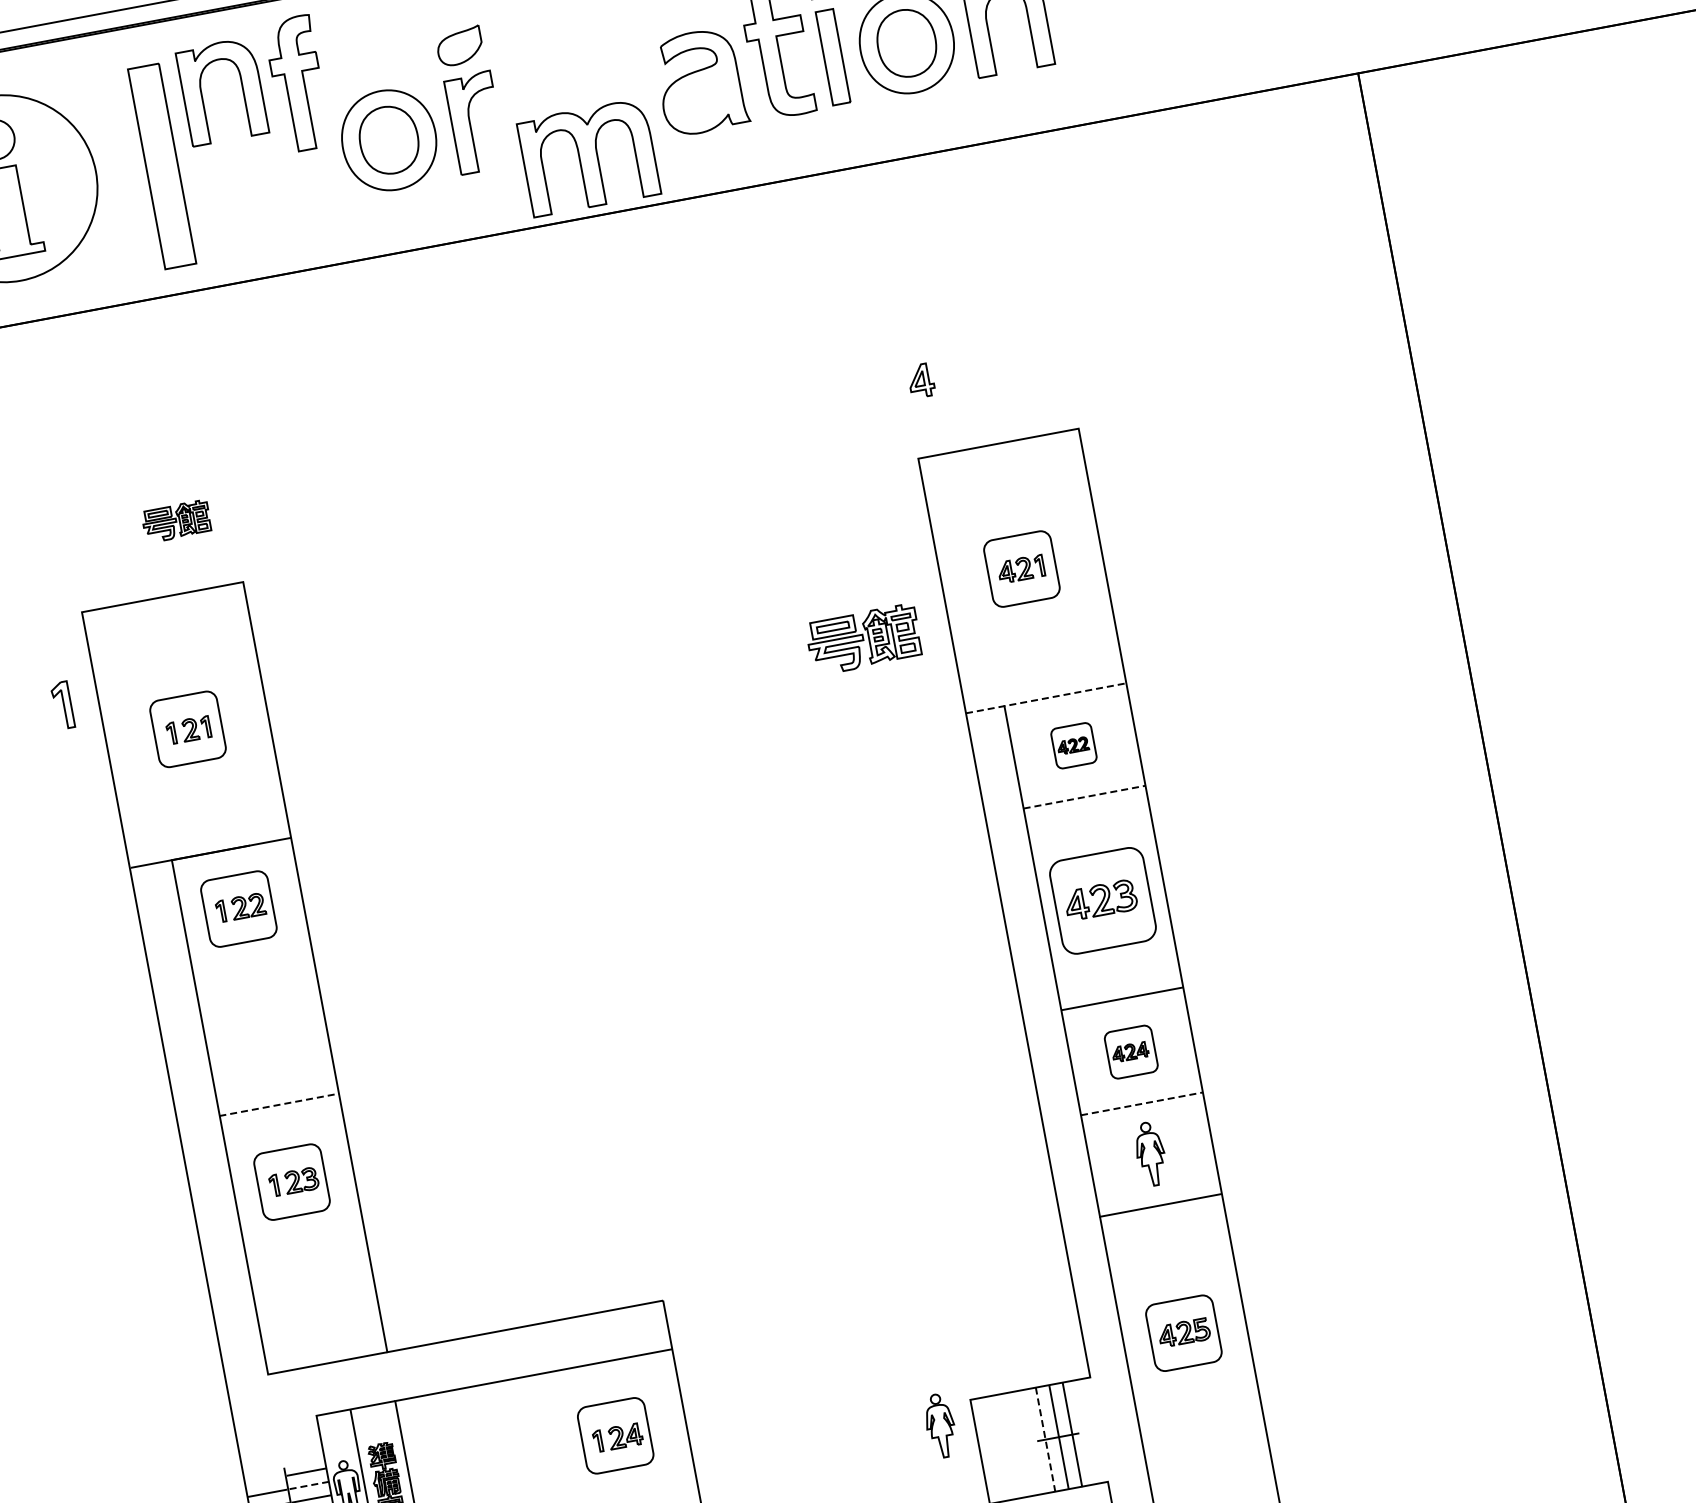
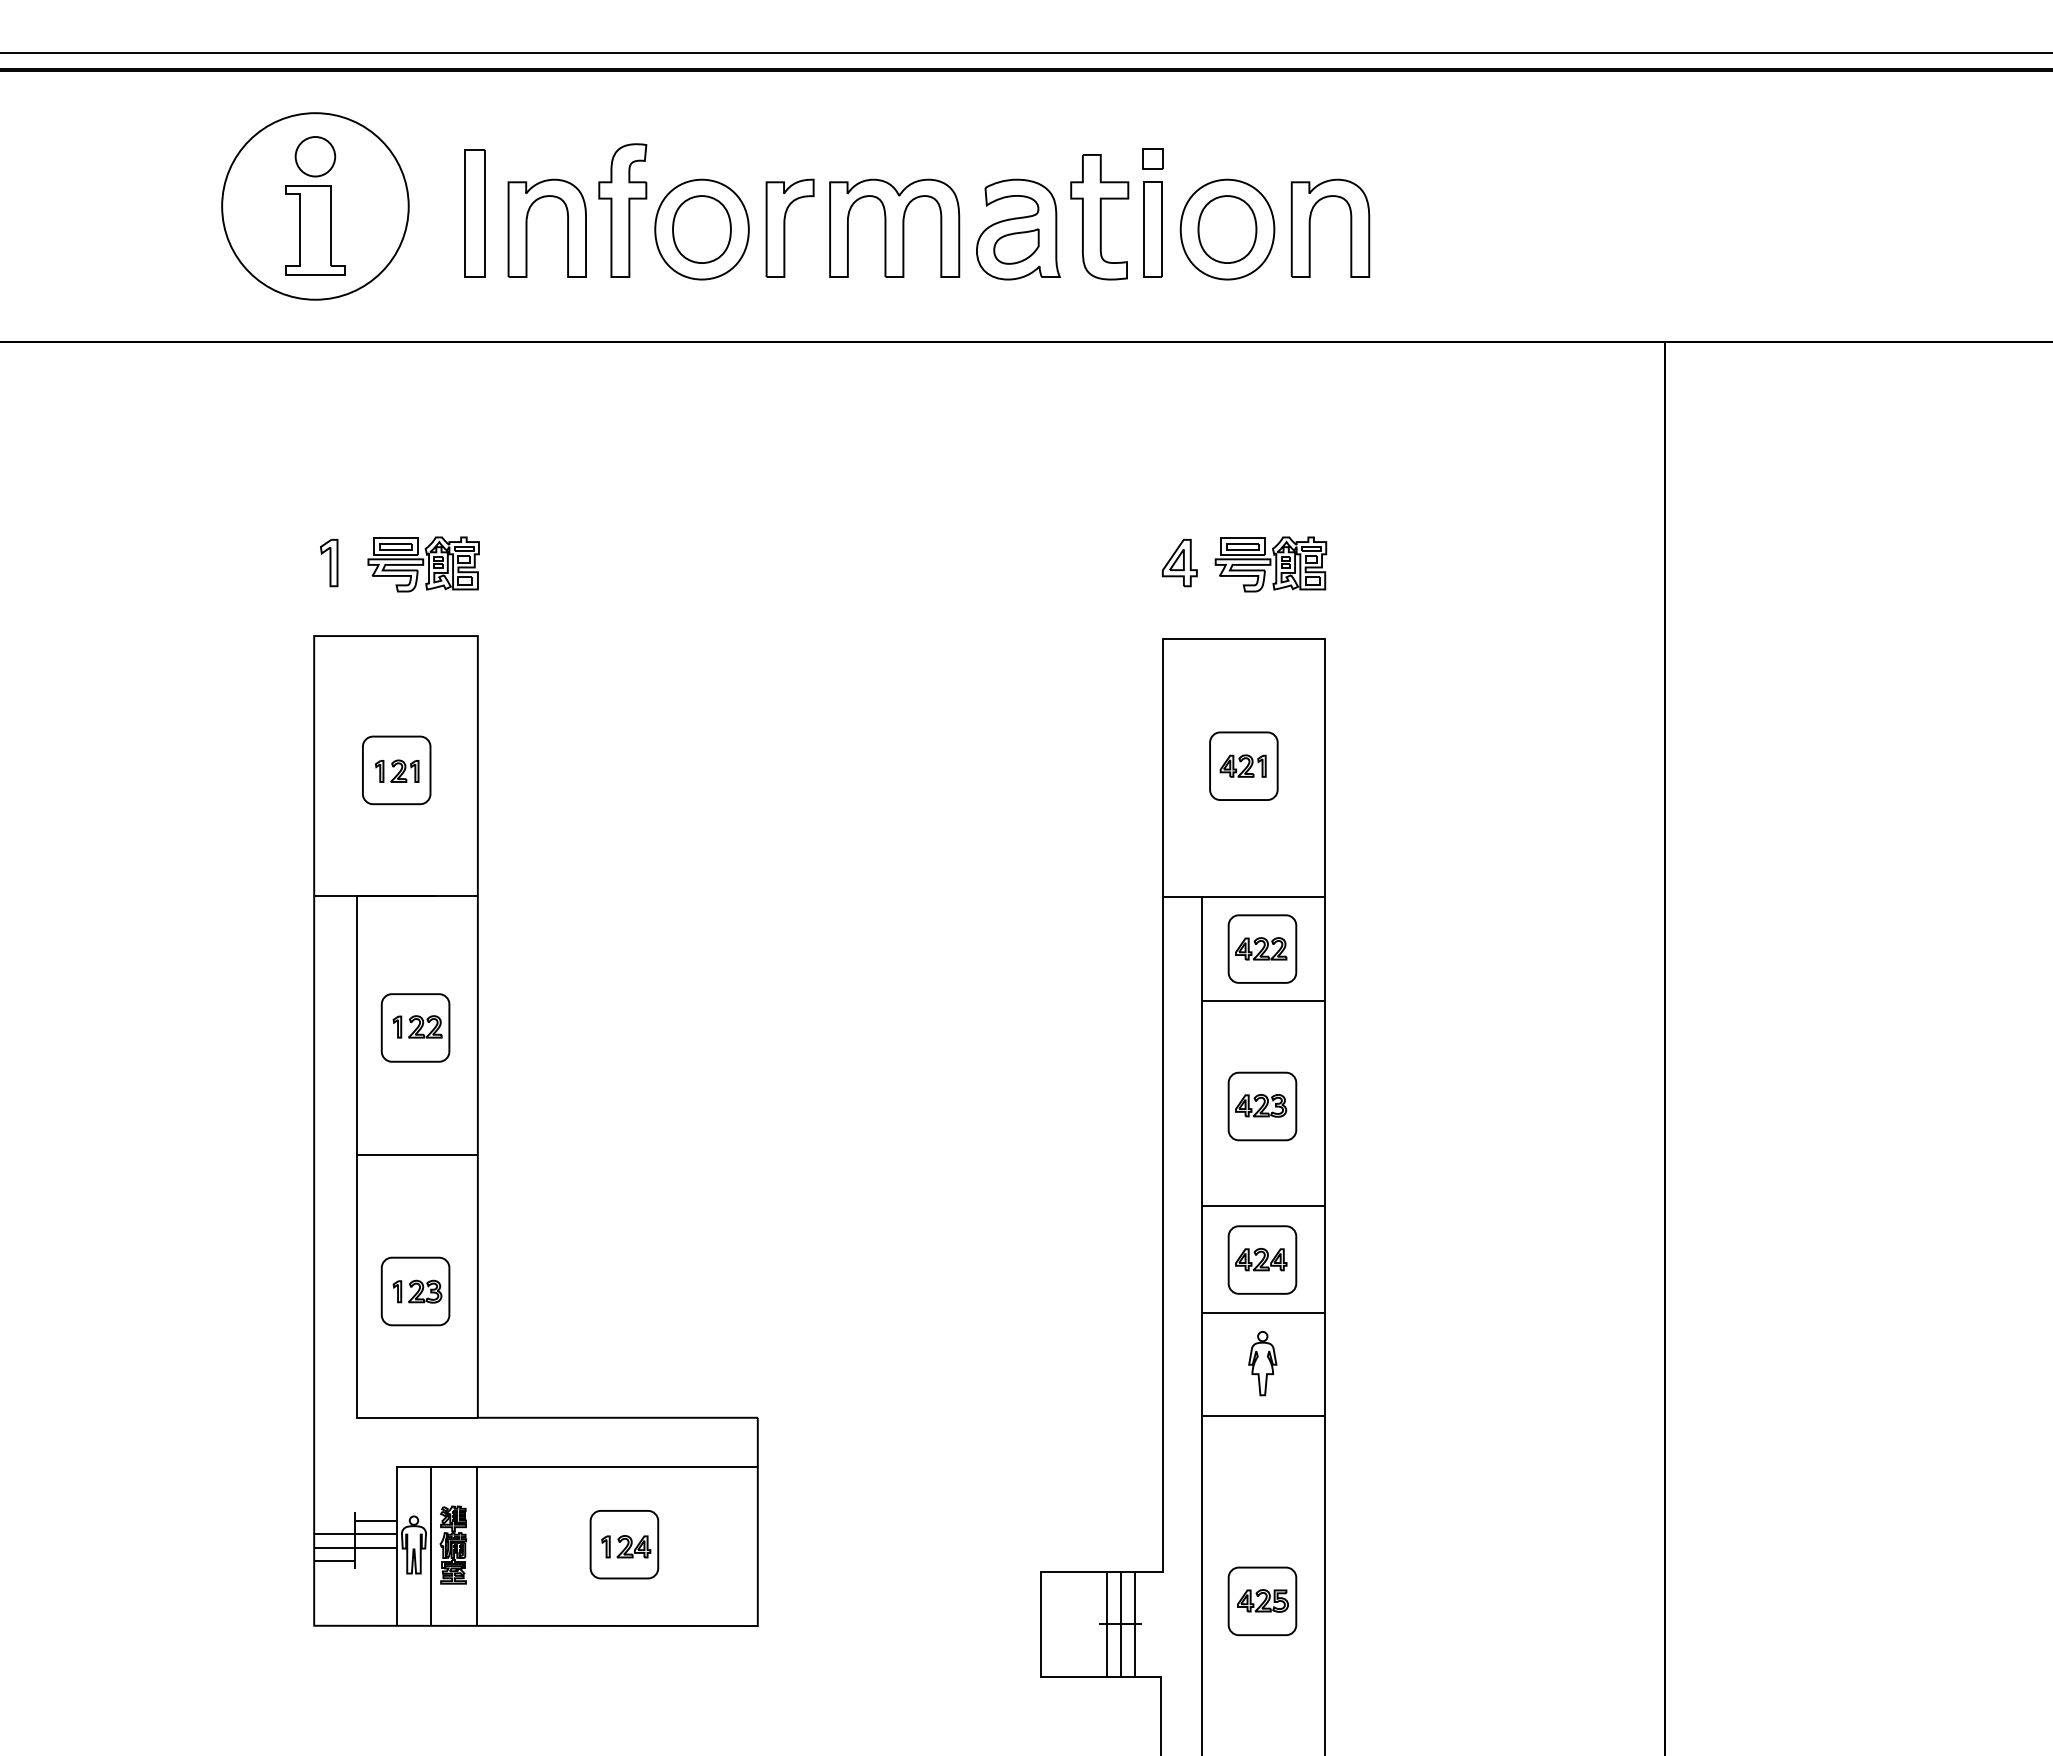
part: (459, 46) -> (1016, 246), moved
part: (297, 83) -> (622, 210), moved
part: (202, 94) -> (527, 227), moved
part: (588, 156) -> (894, 227), moved
part: (162, 166) -> (474, 213), size x0.62
part: (921, 381) -> (1179, 563), size x1.43
part: (176, 521) -> (423, 564), size x1.67
part: (863, 639) -> (1270, 564), moved
line: (1046, 698) -> (1244, 897), dashed -> solid
part: (63, 705) -> (329, 563), moved
part: (1073, 745) -> (1262, 948), size x1.67
line: (1084, 797) -> (1263, 1001), dashed -> solid
part: (1103, 900) -> (1262, 1106), size x0.71
part: (238, 908) -> (415, 1027), moved
part: (1131, 1051) -> (1262, 1259), size x1.43
line: (1141, 1103) -> (1263, 1312), dashed -> solid
line: (279, 1104) -> (417, 1155), dashed -> solid
part: (291, 1182) -> (415, 1291), moved
part: (1183, 1333) -> (1262, 1601), moved
part: (940, 1425) -> (1006, 1591), removed
part: (615, 1435) -> (624, 1544), moved
line: (1045, 1440) -> (1107, 1625), dashed -> solid
line: (309, 1485) -> (376, 1534), dashed -> solid

